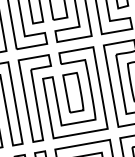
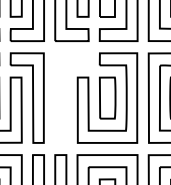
part: (40, 98) -> (71, 97), removed

